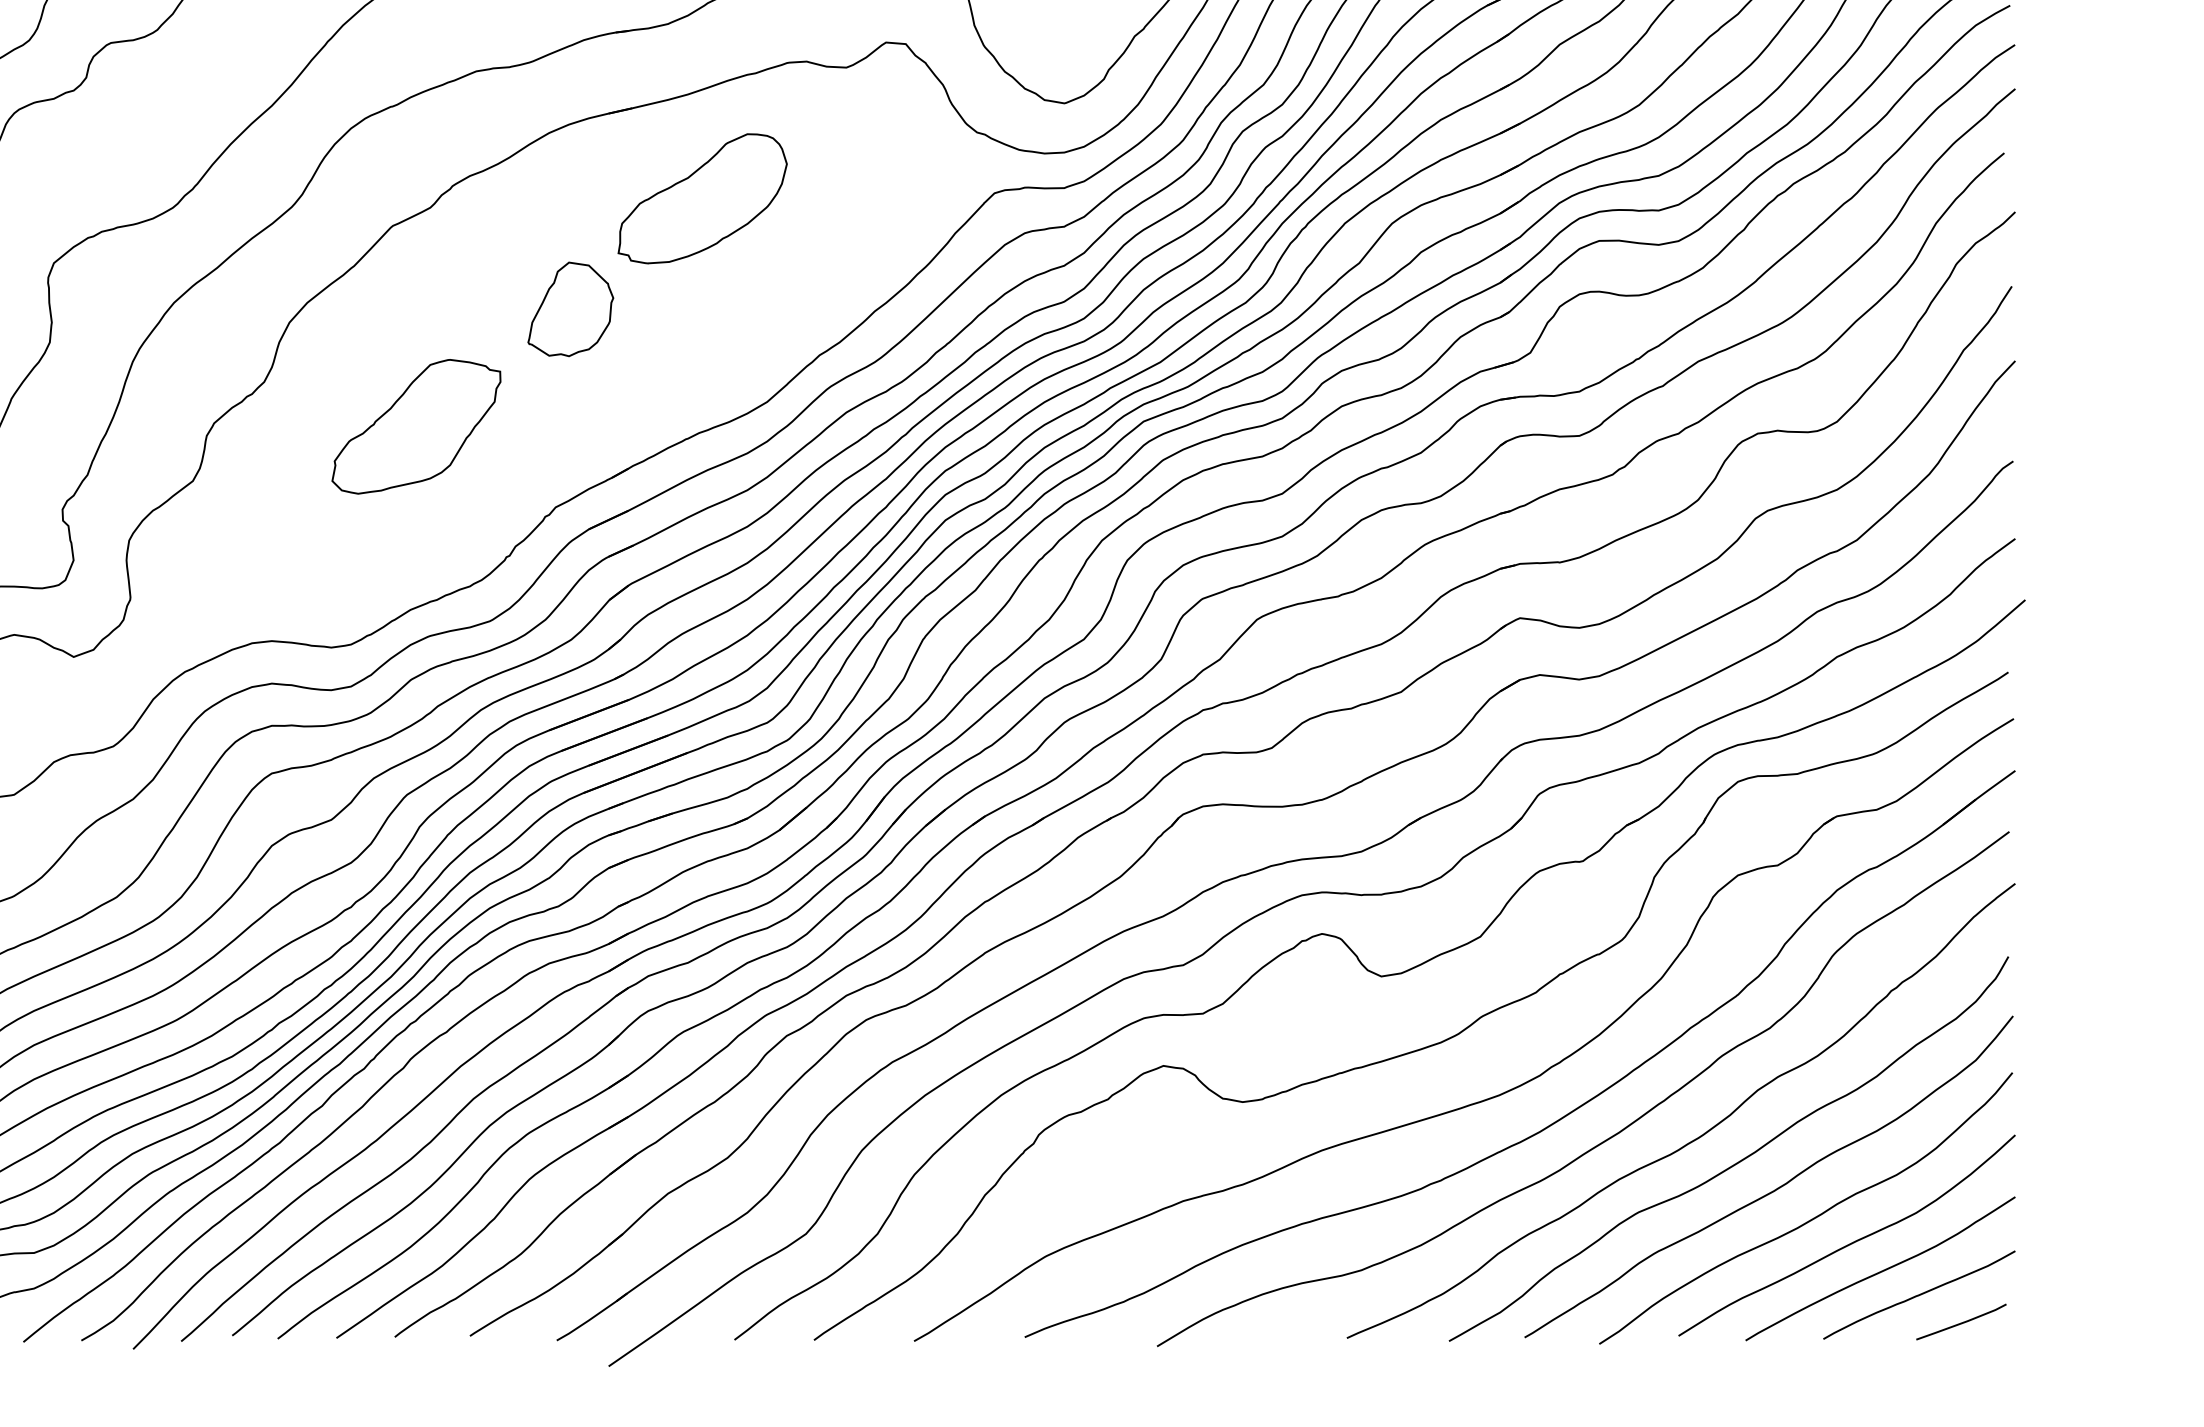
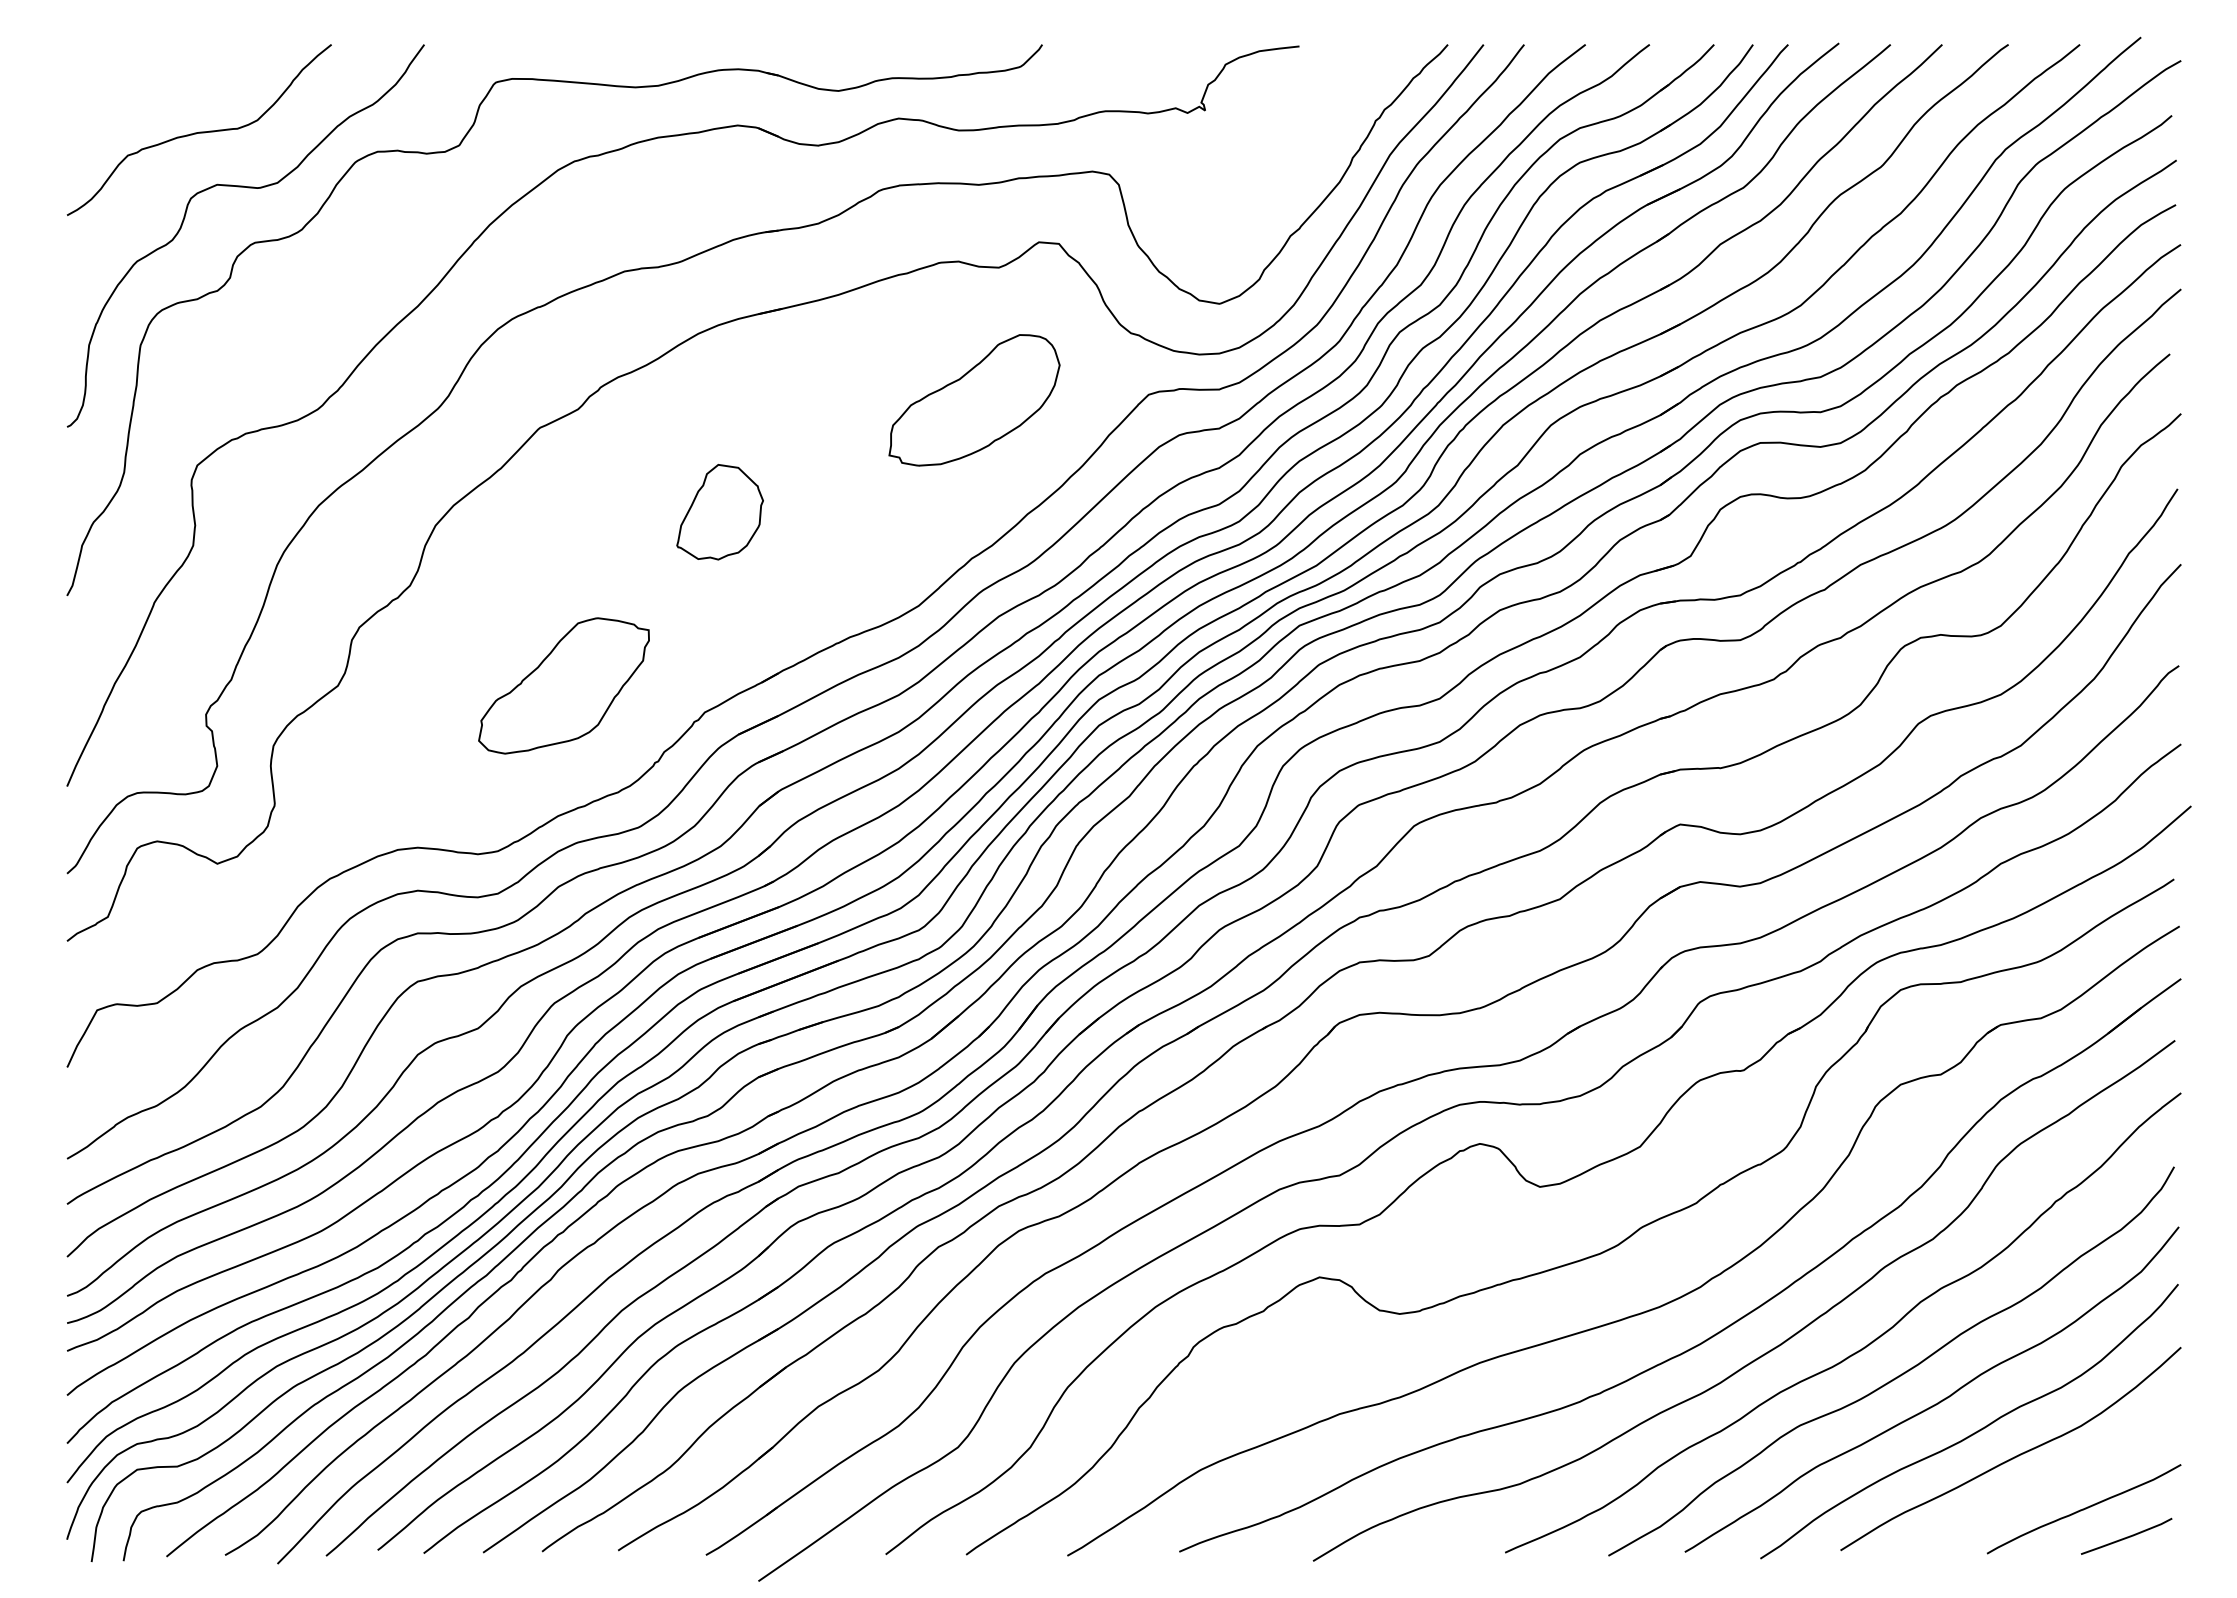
part: (702, 198) -> (974, 400), moved
part: (415, 426) -> (563, 685), moved
curve: (1881, 1270) -> (2045, 1484), removed

